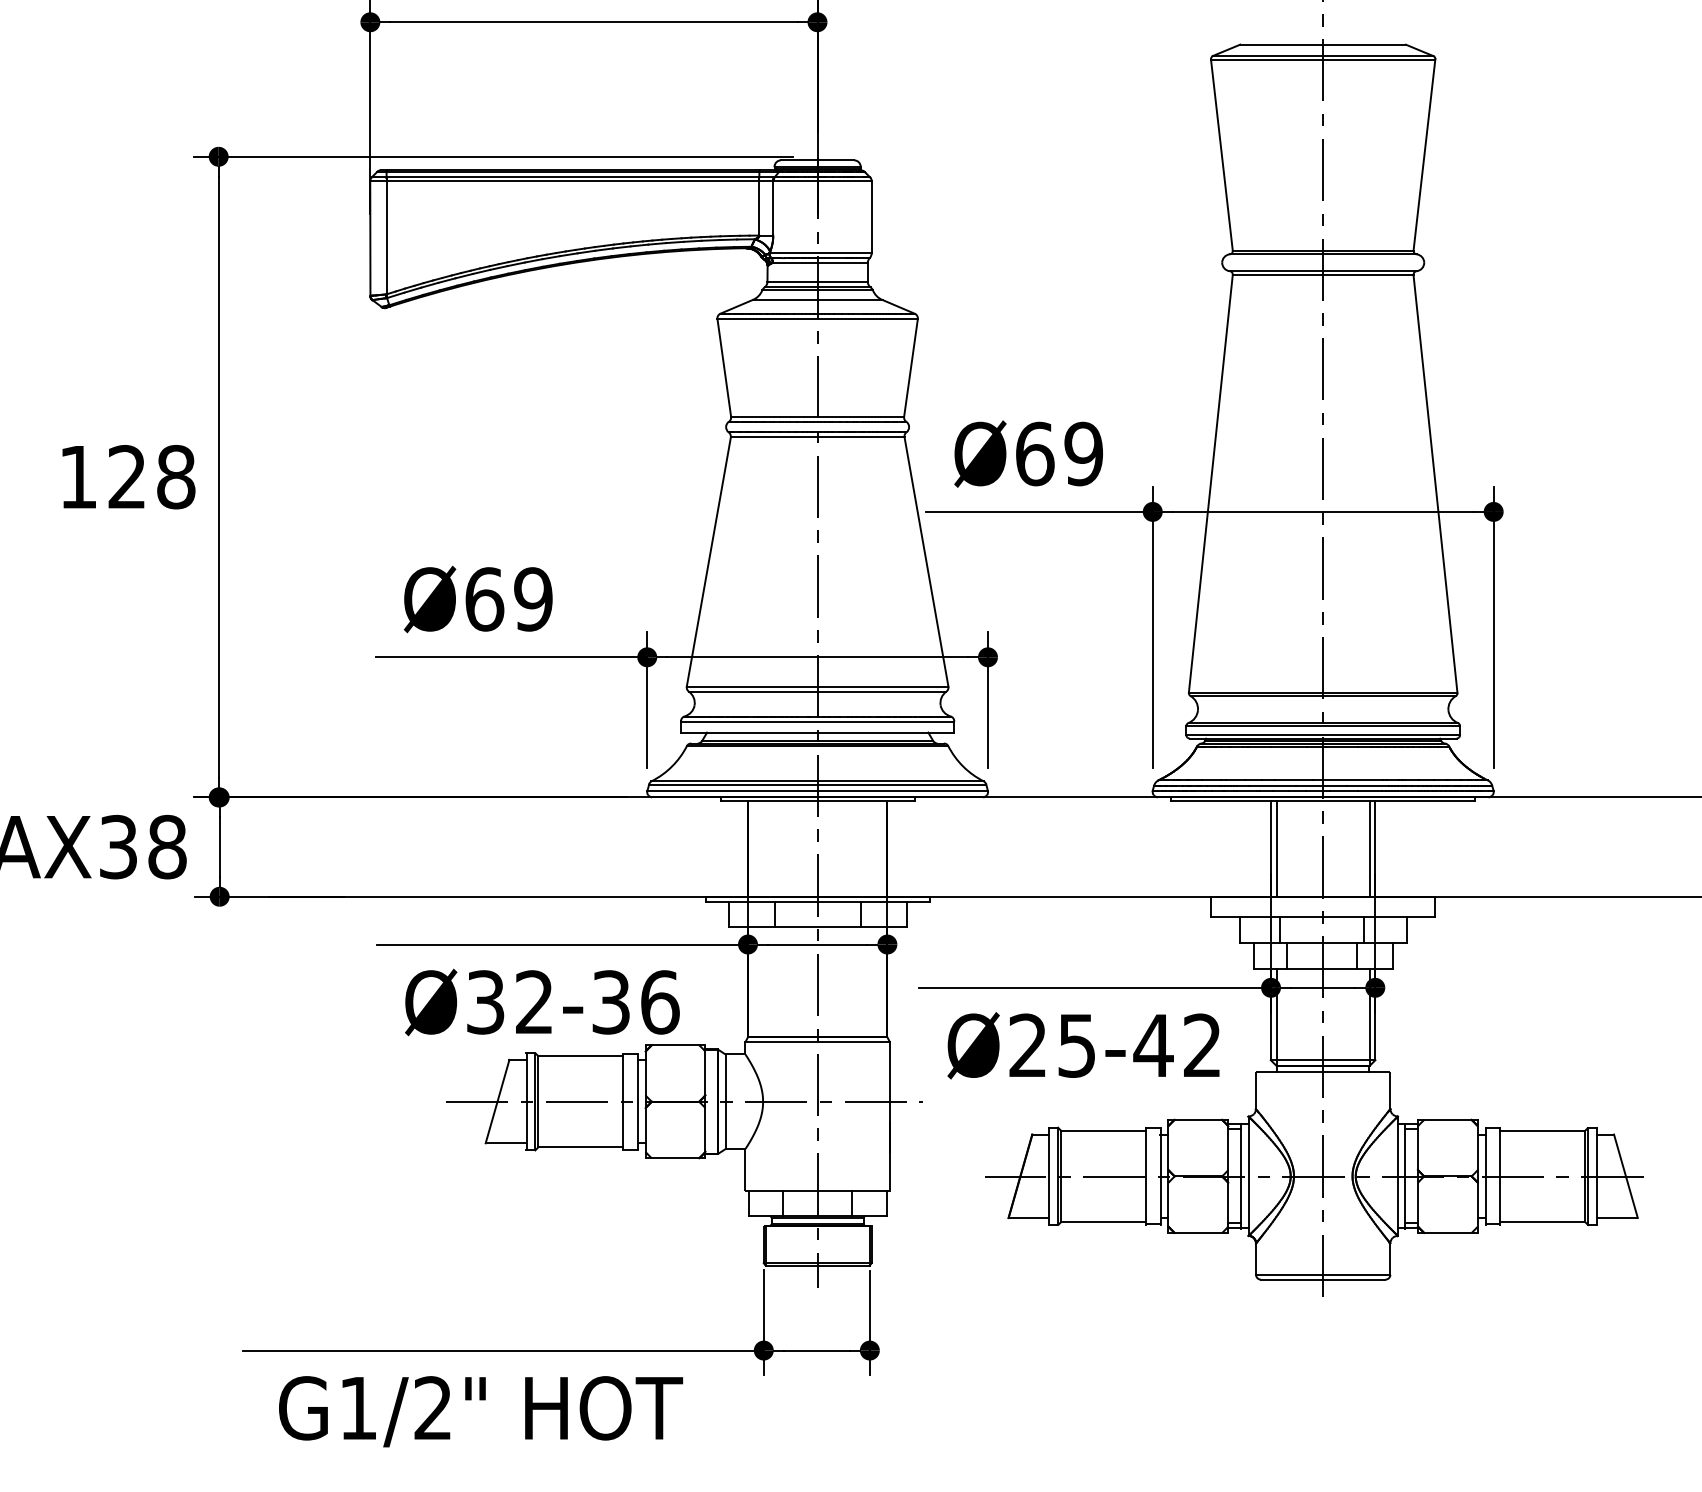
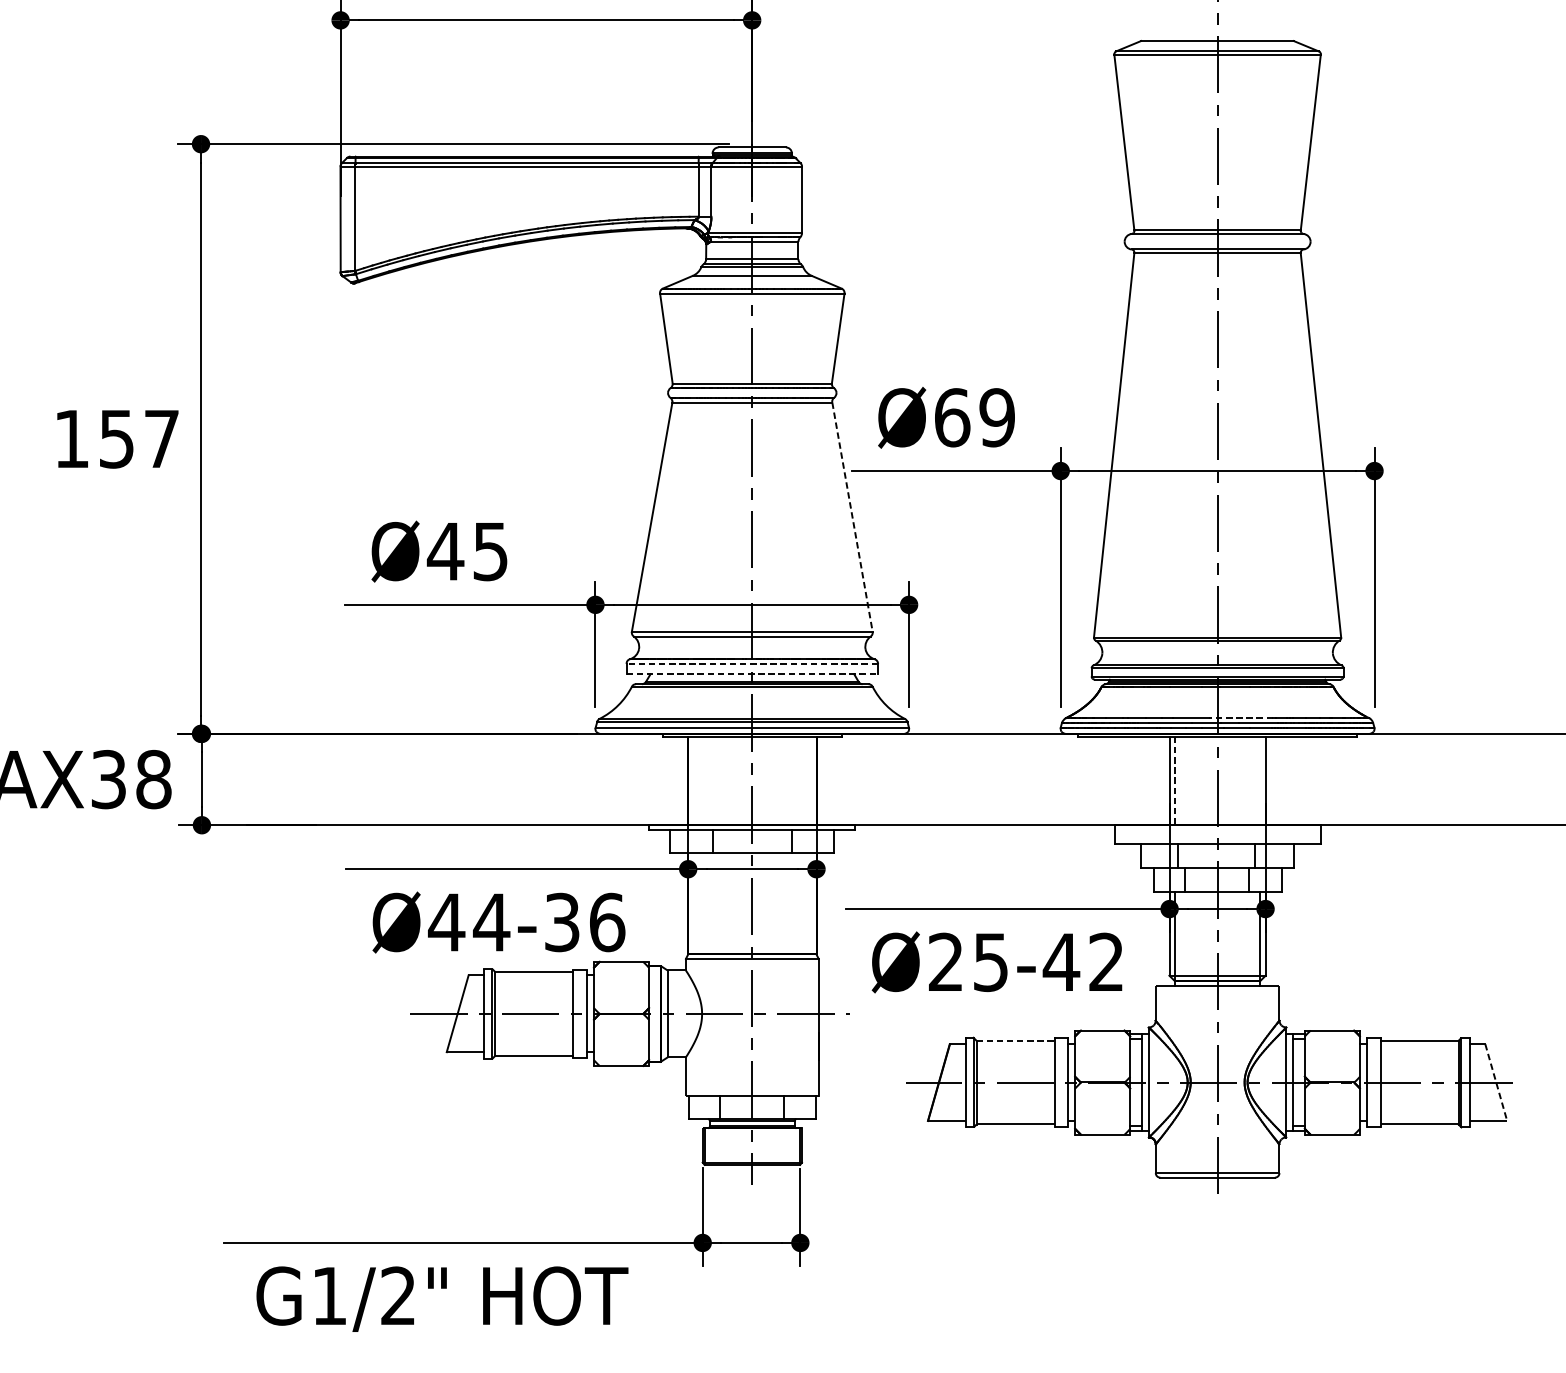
text: (151, 476) -> (139, 438), 128 -> 157
line: (926, 562) -> (852, 517), solid -> dashed
text: (508, 599) -> (467, 551), Ø69 -> Ø45
line: (817, 721) -> (752, 663), solid -> dashed
line: (817, 732) -> (752, 674), solid -> dashed
line: (1348, 780) -> (1240, 718), solid -> dashed
line: (1369, 848) -> (1260, 780), removed
line: (1276, 849) -> (1174, 781), solid -> dashed
text: (509, 1002) -> (468, 922), Ø32-36 -> Ø44-36
line: (1104, 1130) -> (1016, 1040), solid -> dashed
line: (1626, 1176) -> (1496, 1082), solid -> dashed

